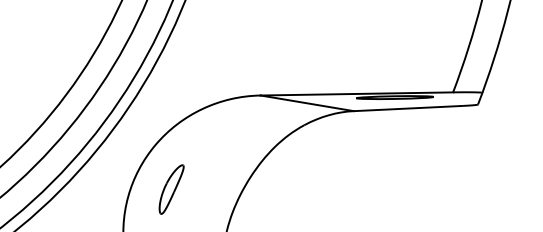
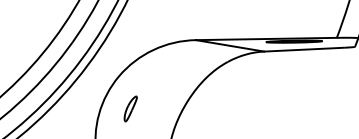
part: (171, 189) -> (130, 108), size x0.7

